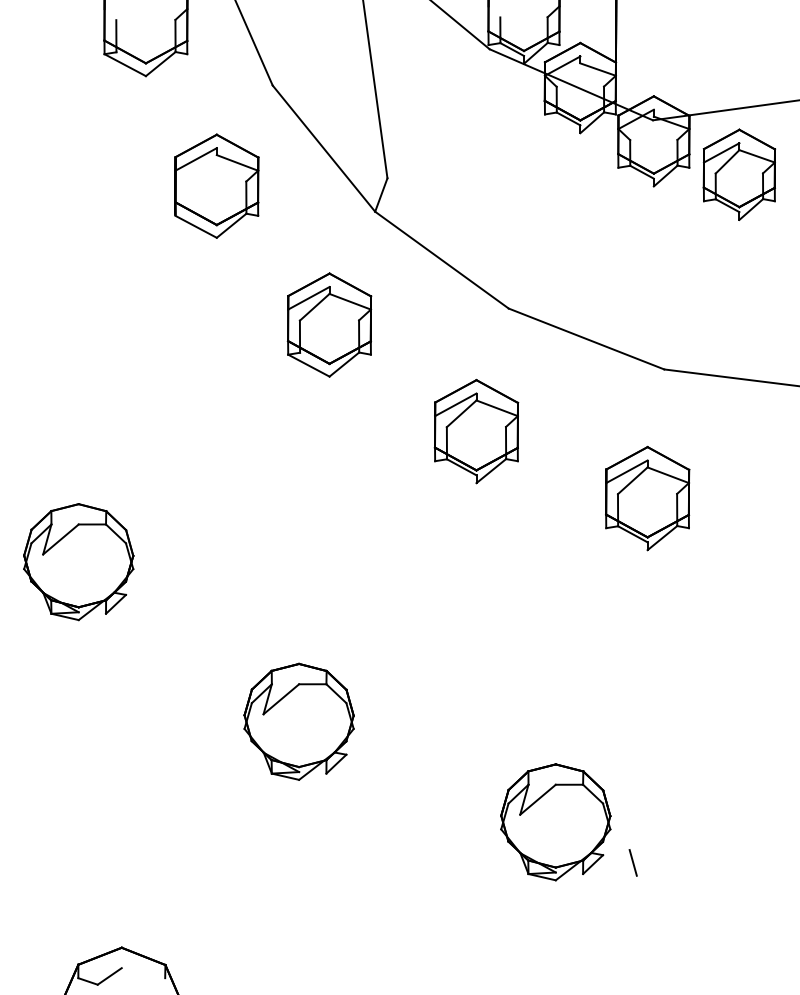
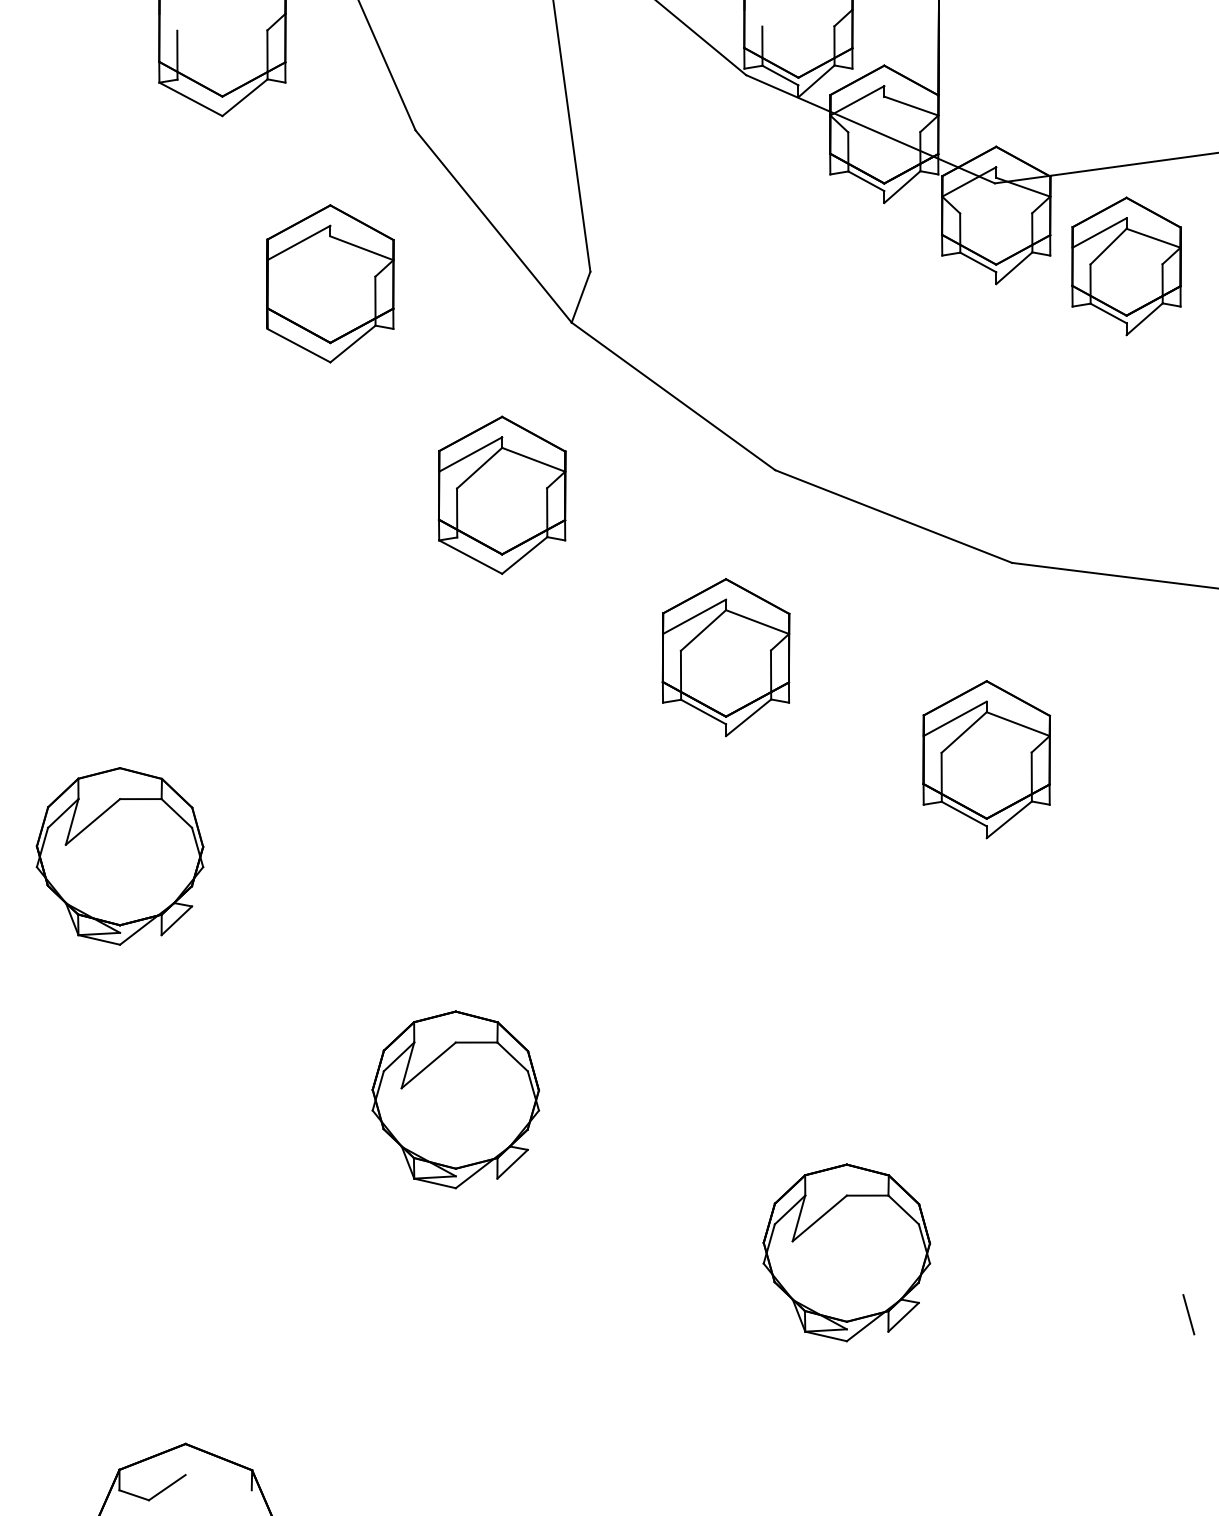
line: (632, 862) -> (1187, 1314), moved

